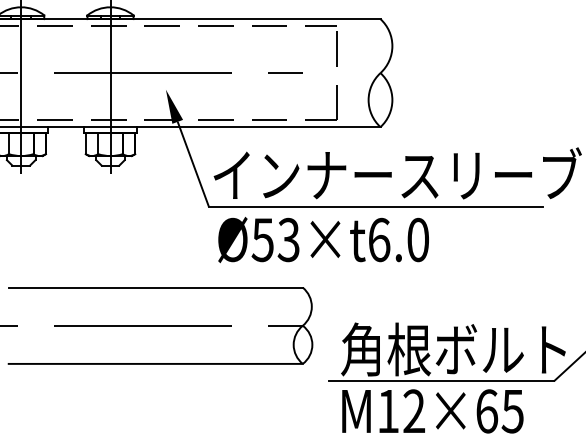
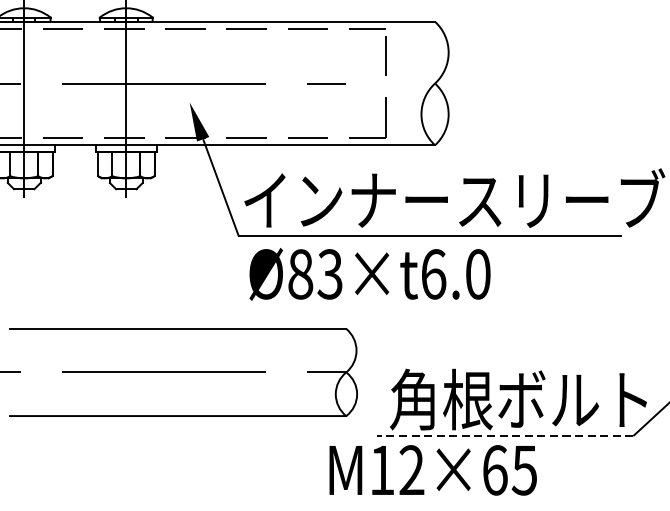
text: (262, 240) -> (300, 274), Ø53×t6.0 -> Ø83×t6.0
line: (441, 381) -> (504, 436), solid -> dashed
text: (432, 411) -> (432, 470), moved

